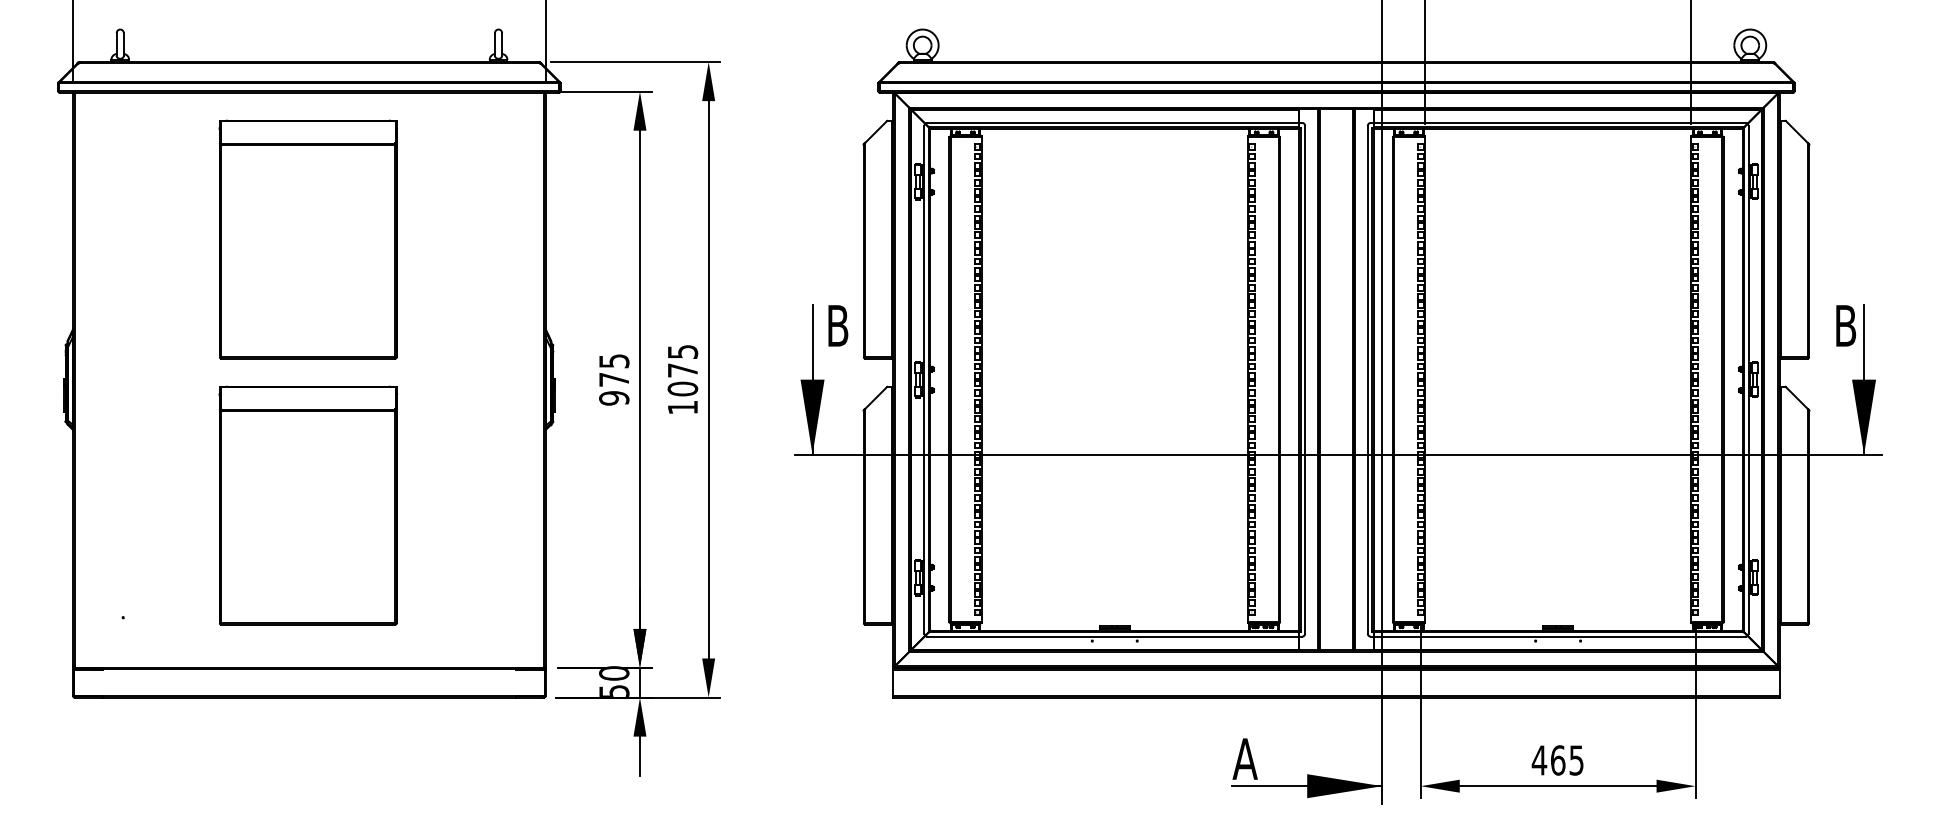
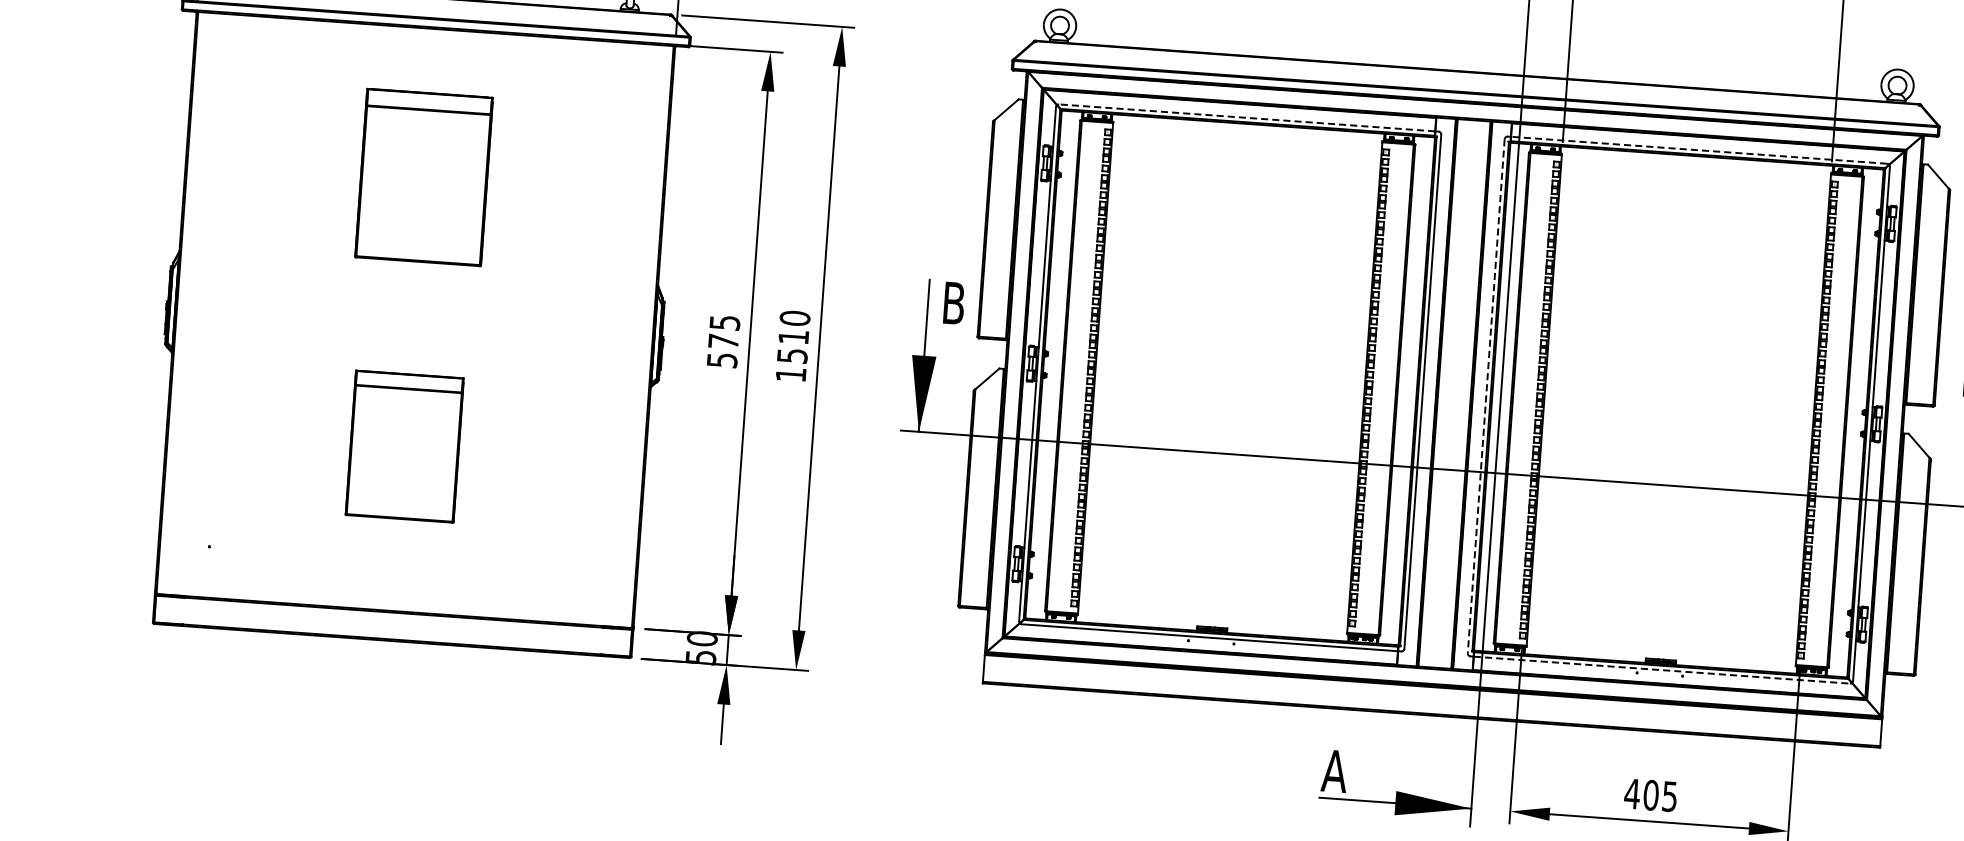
line: (1113, 122) -> (1247, 117), solid -> dashed
line: (1559, 122) -> (1698, 149), solid -> dashed
part: (307, 239) -> (423, 177), size x0.7
text: (682, 370) -> (793, 337), 1075 -> 1510
line: (1367, 379) -> (1485, 395), solid -> dashed
text: (614, 398) -> (722, 360), 975 -> 575
part: (307, 505) -> (404, 446), size x0.6
line: (1559, 636) -> (1661, 669), solid -> dashed
text: (1557, 760) -> (1650, 795), 465 -> 405

